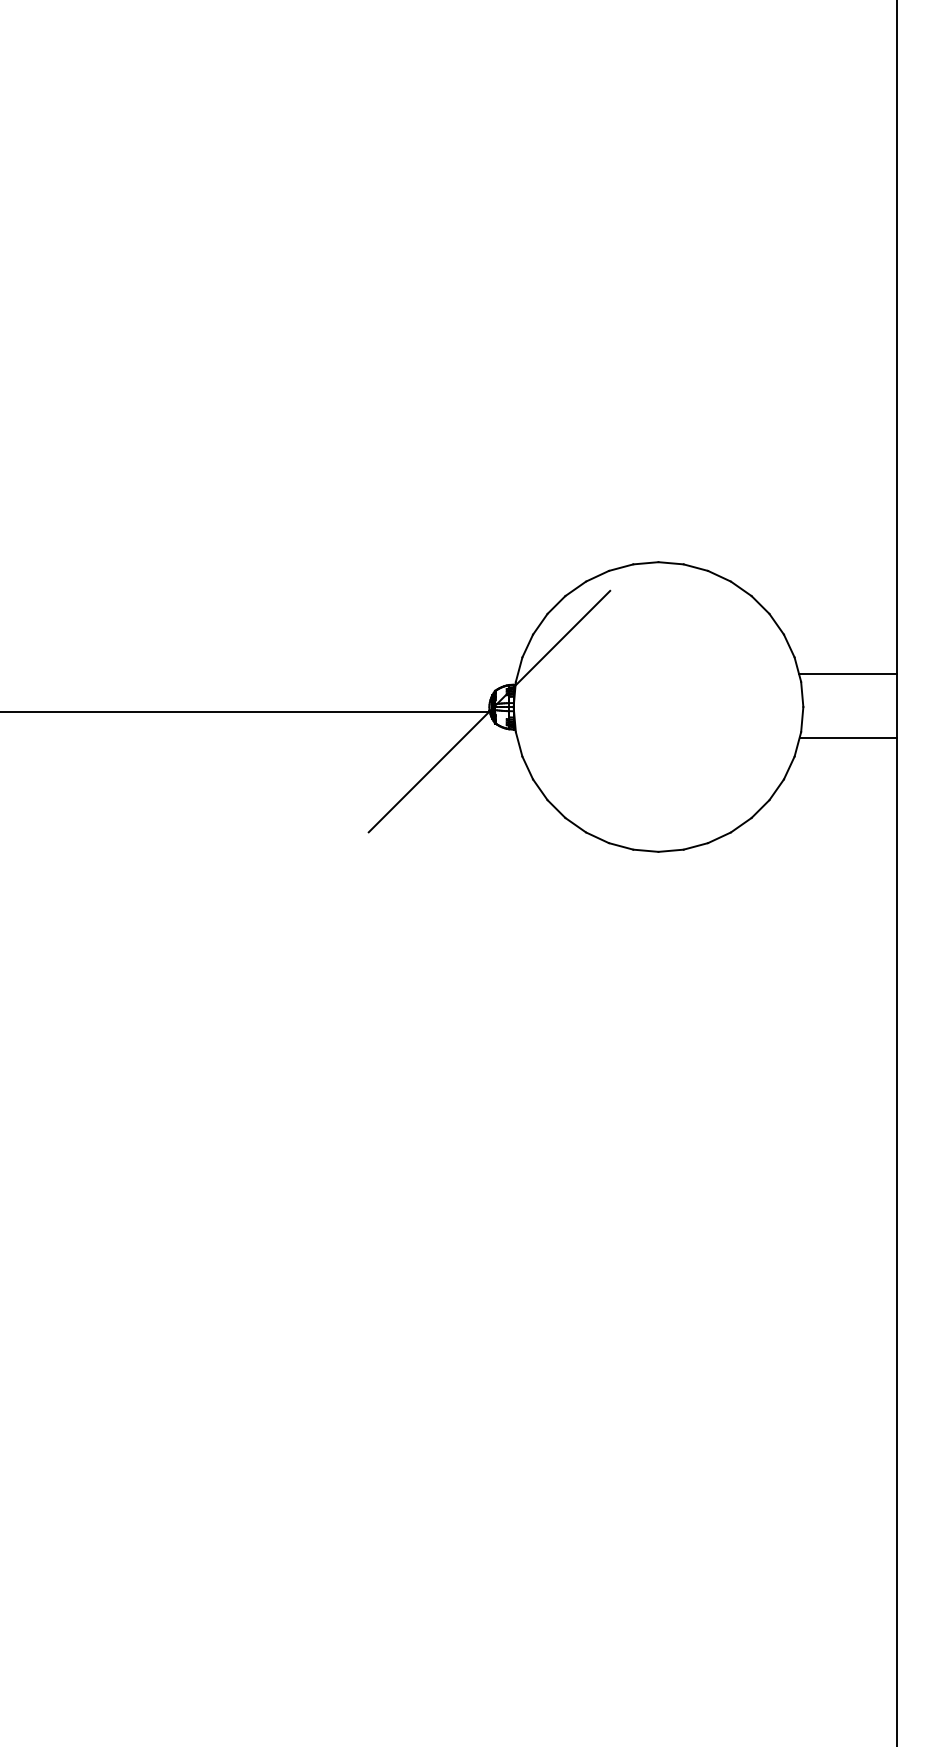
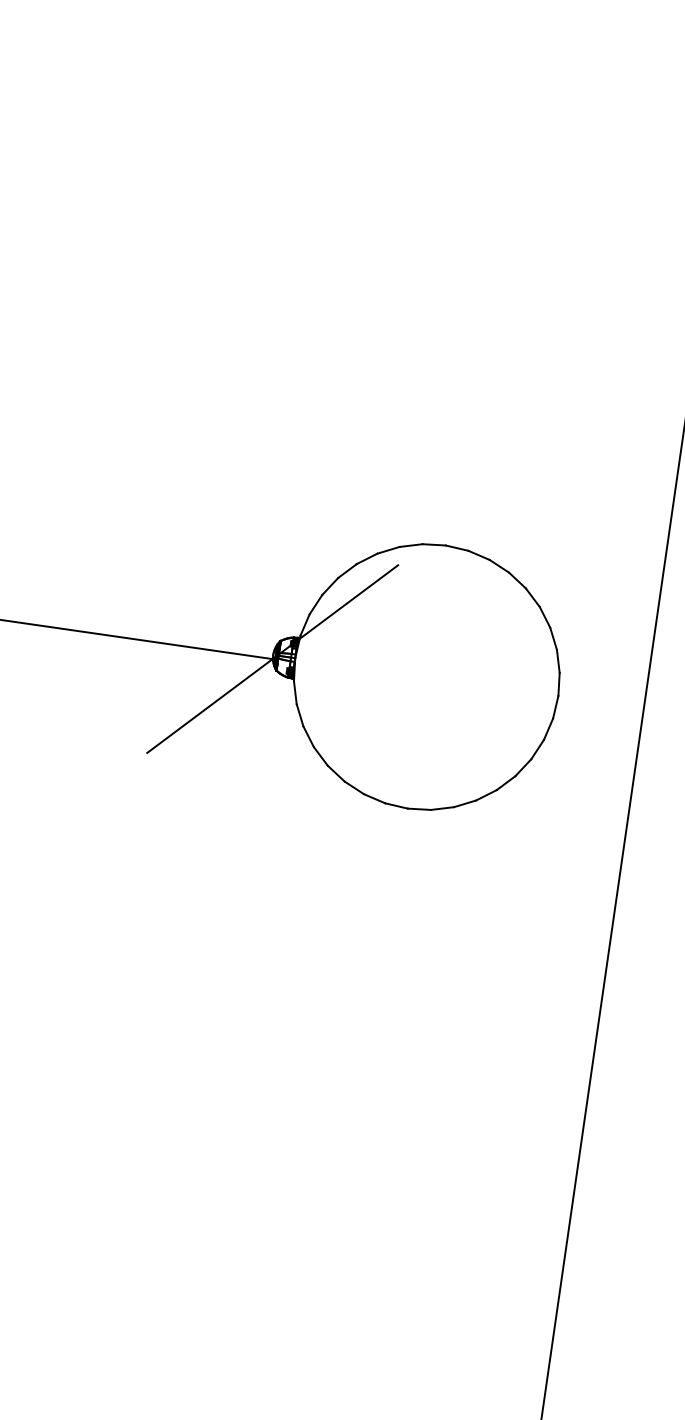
line: (847, 673) -> (602, 671), removed
line: (848, 738) -> (595, 730), removed

